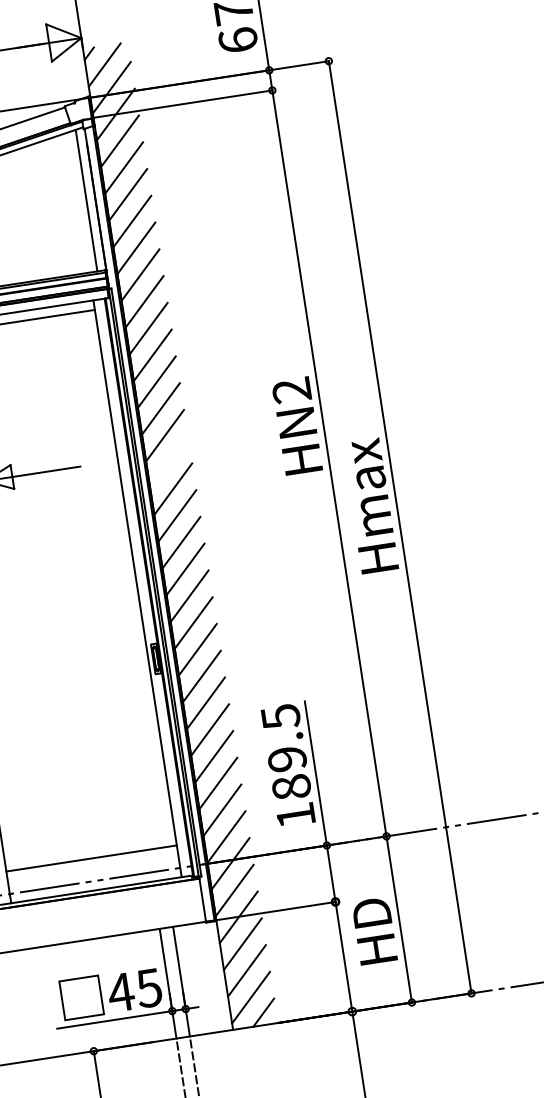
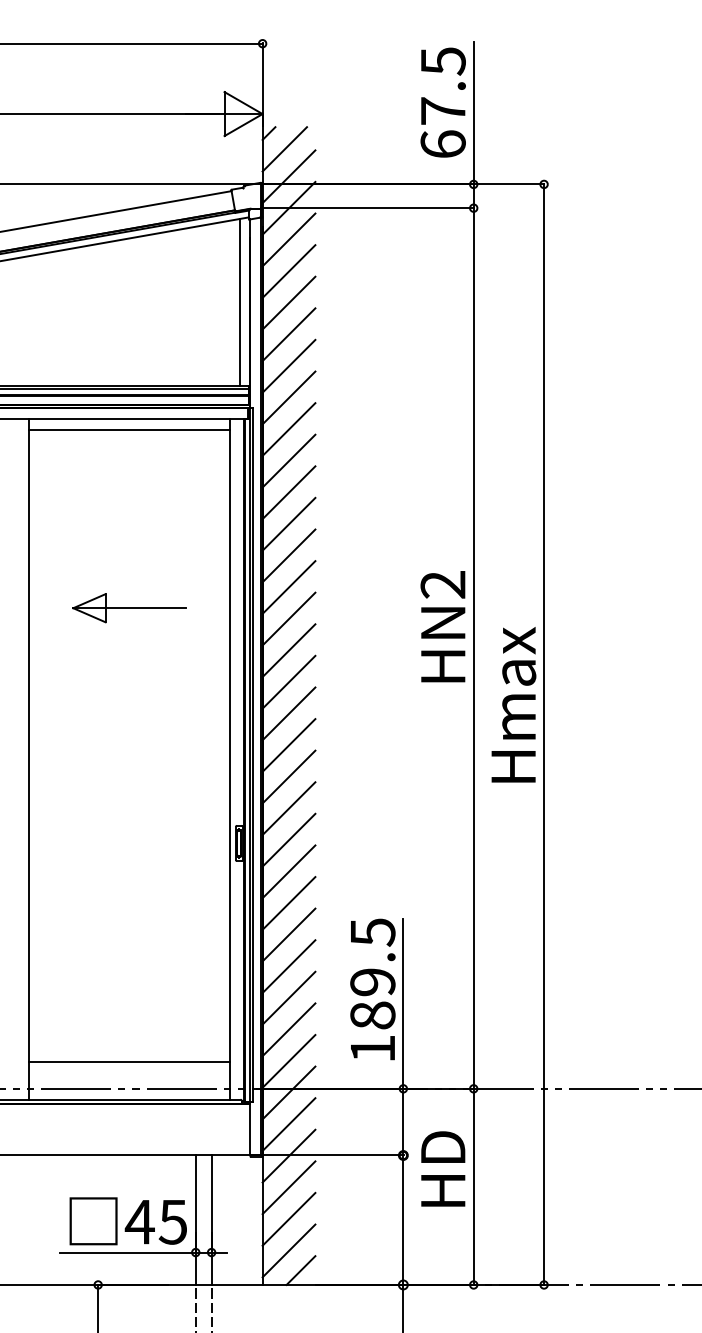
text: (296, 425) -> (442, 626), moved
line: (168, 462) -> (288, 618), added
text: (374, 930) -> (443, 1168), moved

